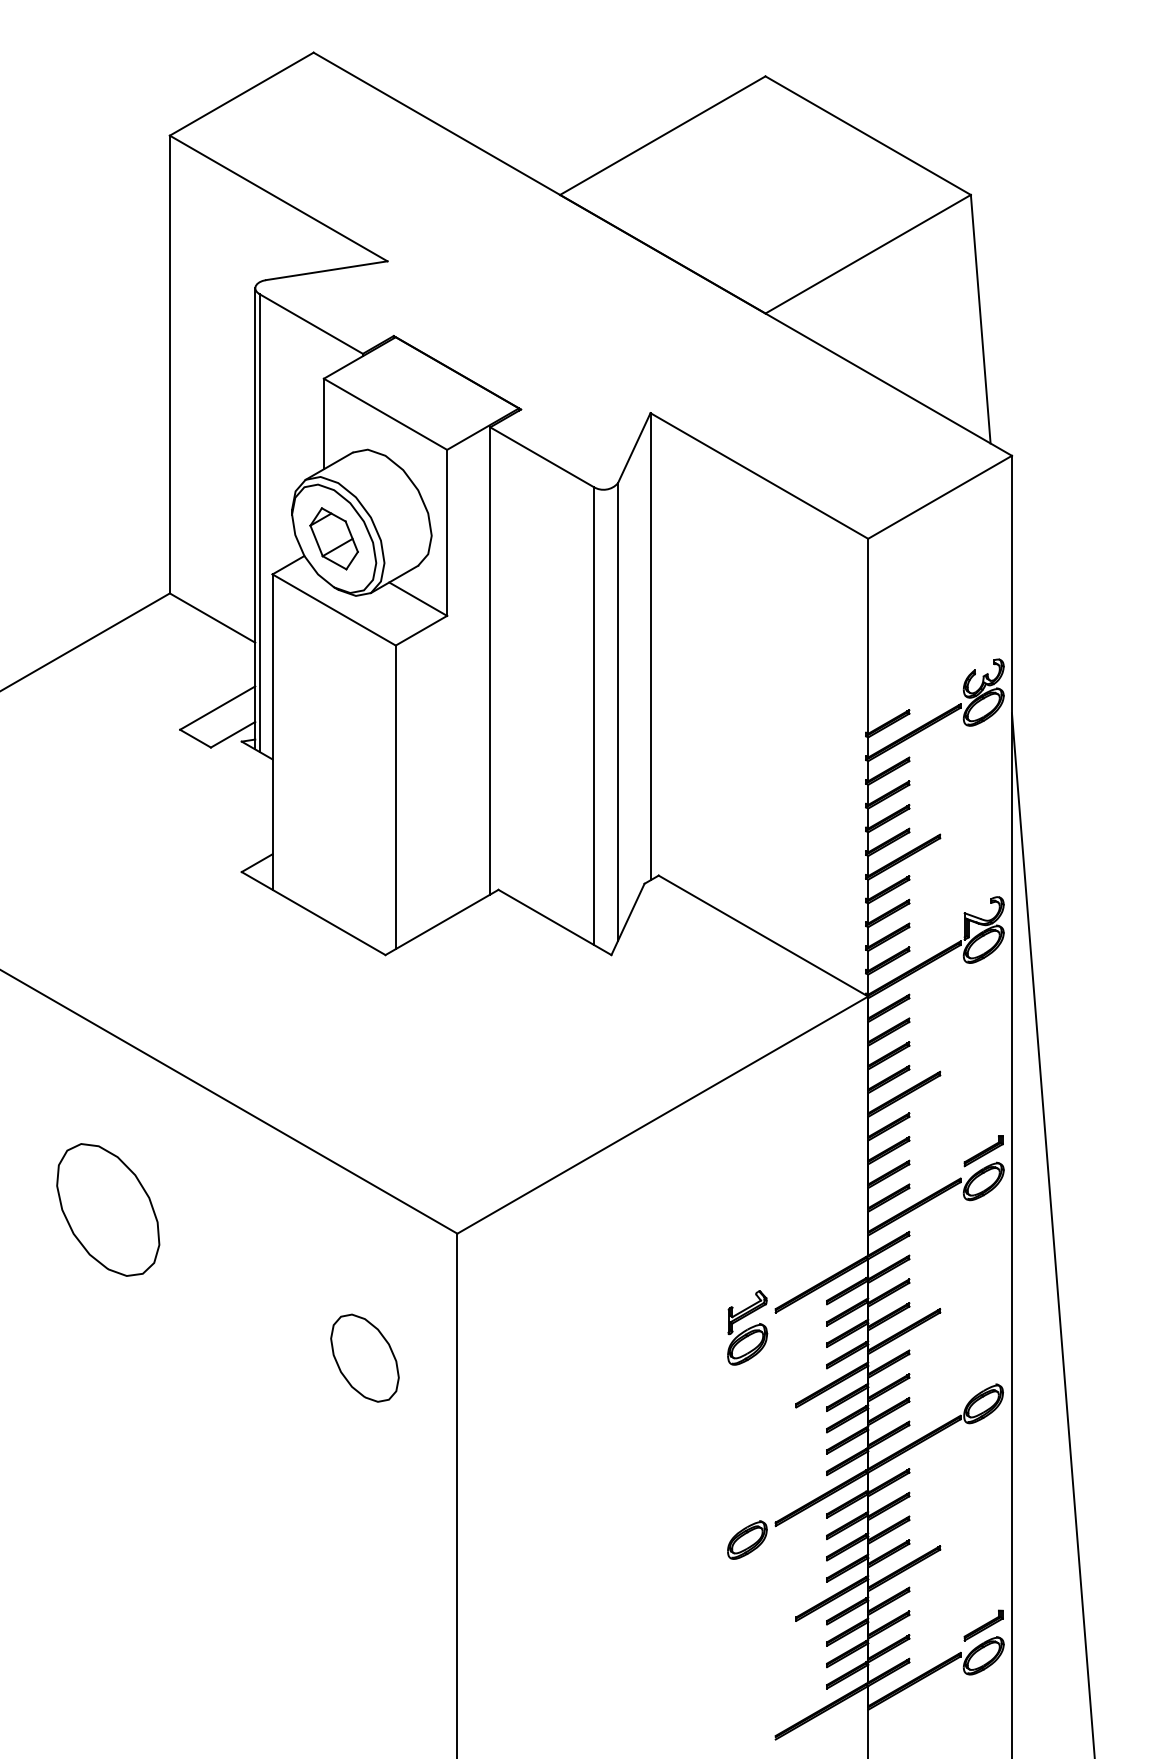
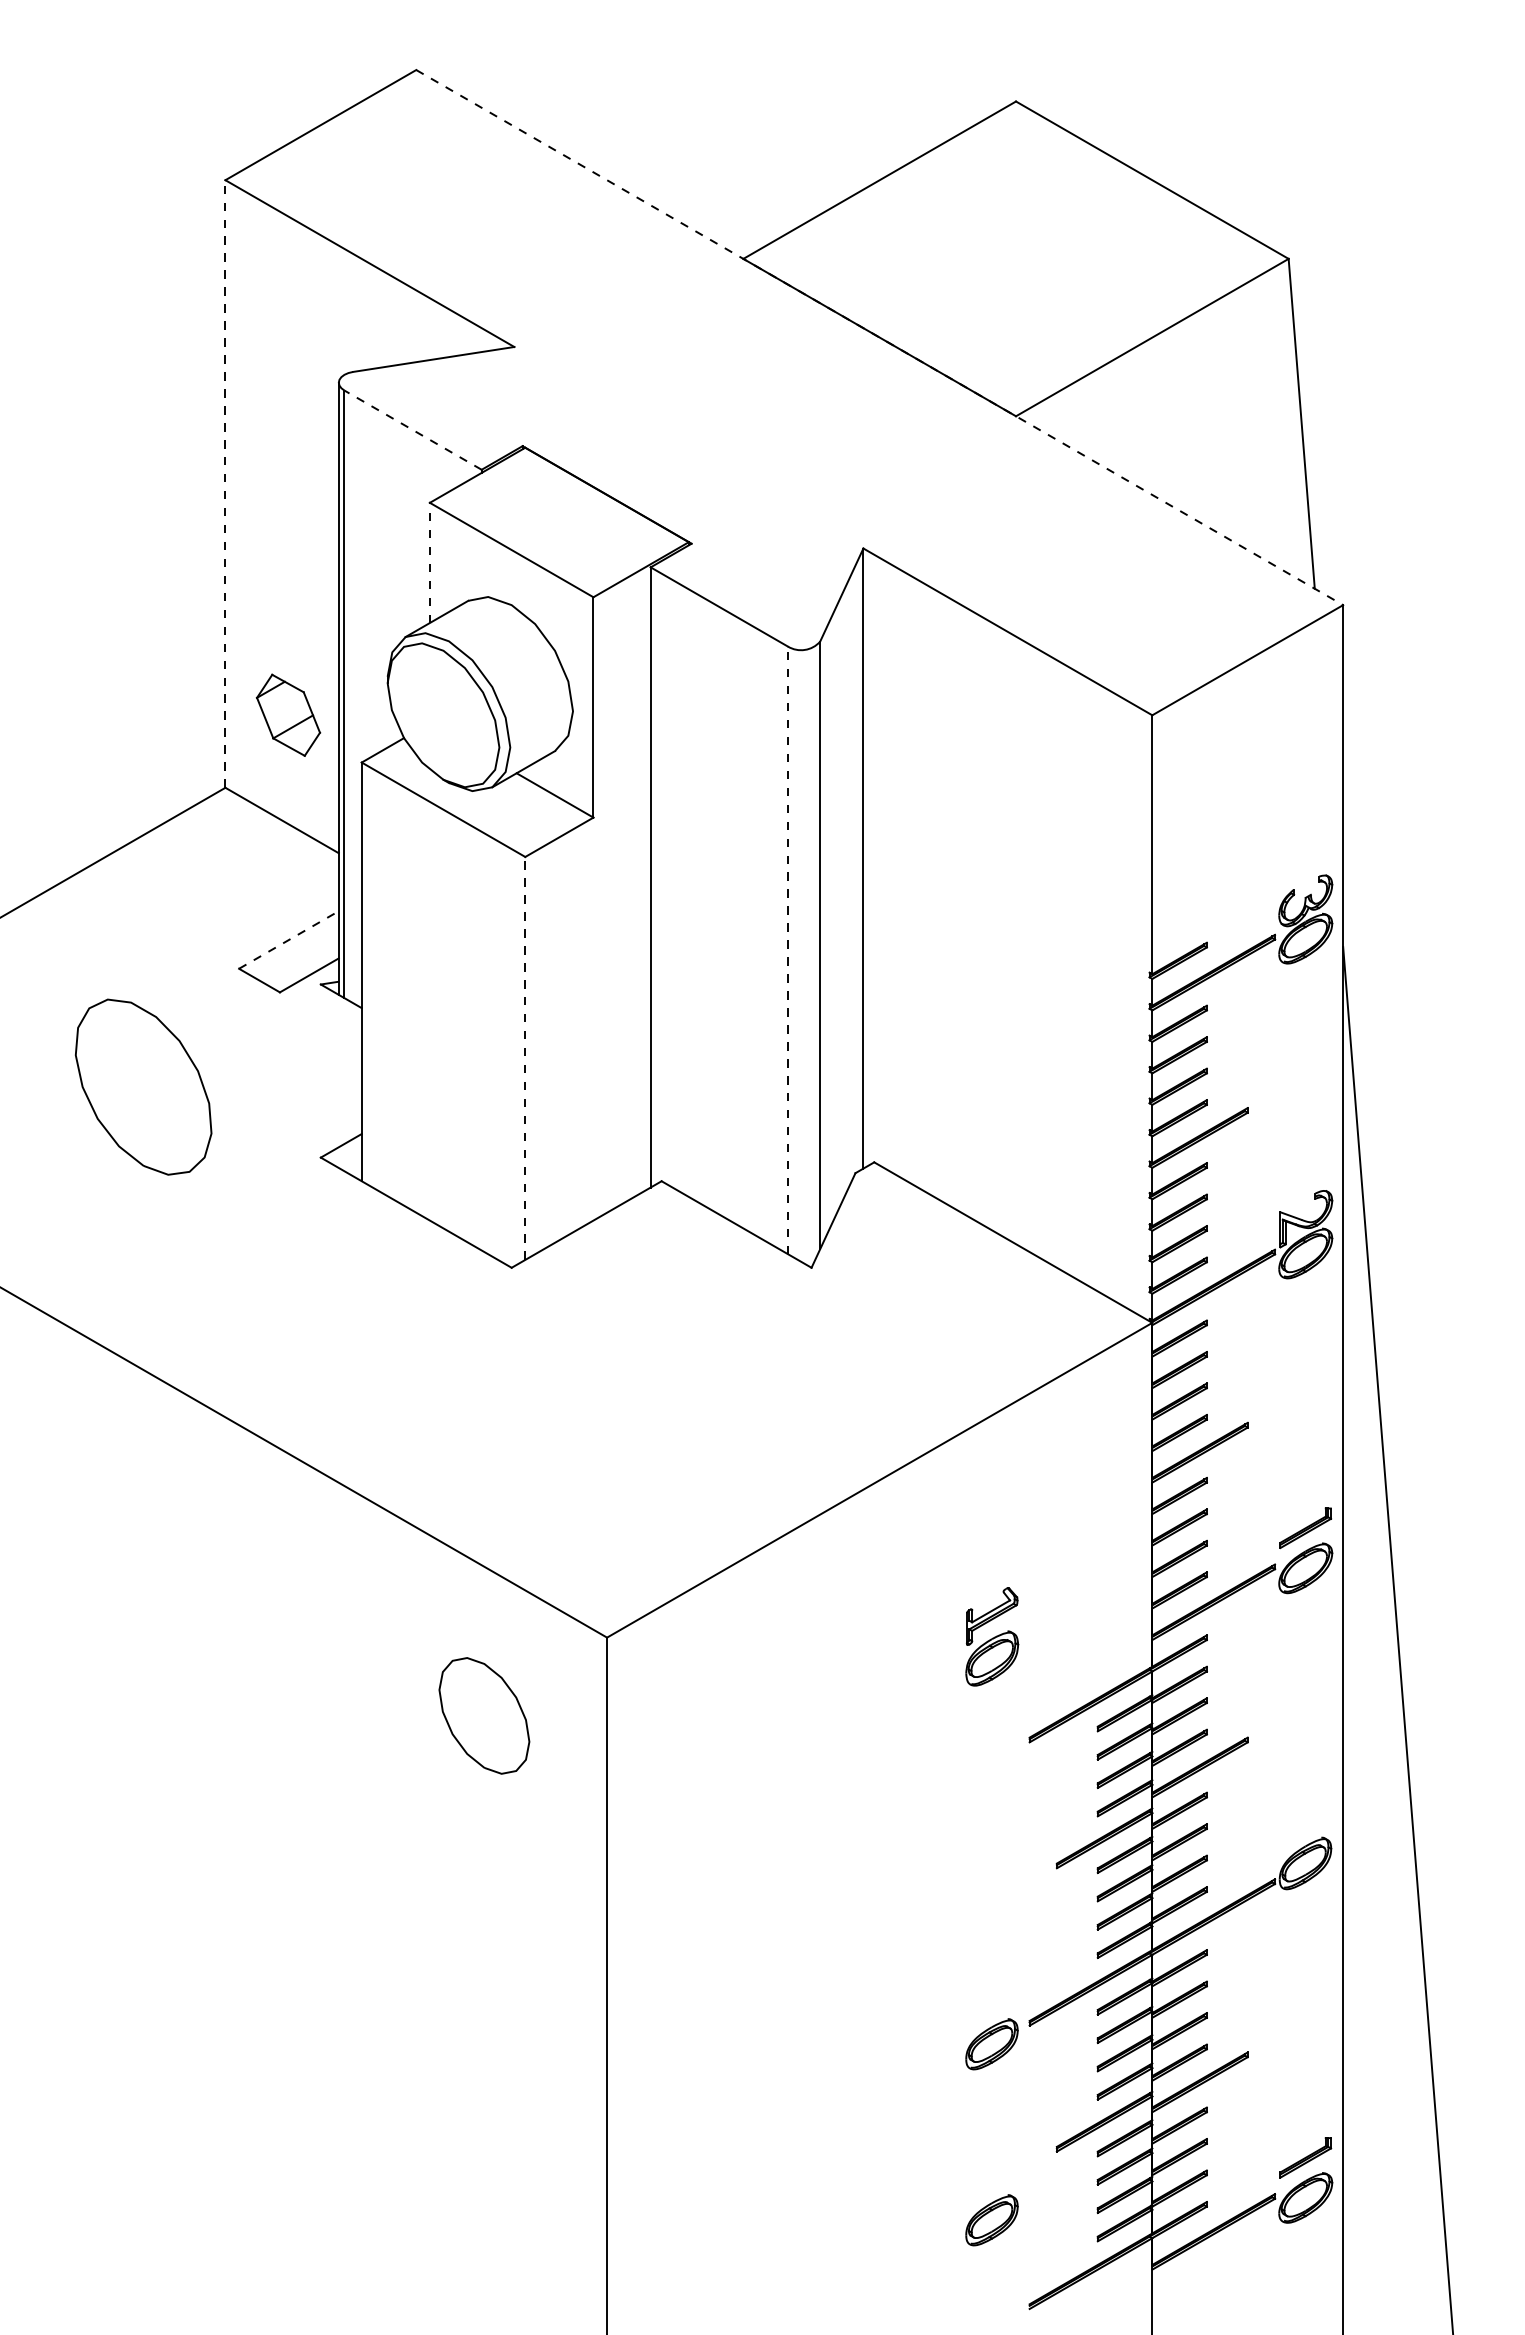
line: (663, 254) -> (880, 337), solid -> dashed
line: (310, 323) -> (412, 429), solid -> dashed
line: (169, 364) -> (225, 484), solid -> dashed
line: (323, 423) -> (429, 562), solid -> dashed
part: (334, 538) -> (288, 714), moved
line: (217, 707) -> (288, 939), solid -> dashed
line: (593, 716) -> (787, 950), solid -> dashed
line: (395, 796) -> (525, 1057), solid -> dashed
part: (108, 1209) -> (143, 1086), moved
part: (747, 1327) -> (992, 1636), moved
part: (365, 1357) -> (484, 1715), moved
part: (747, 1672) -> (991, 2220), added

